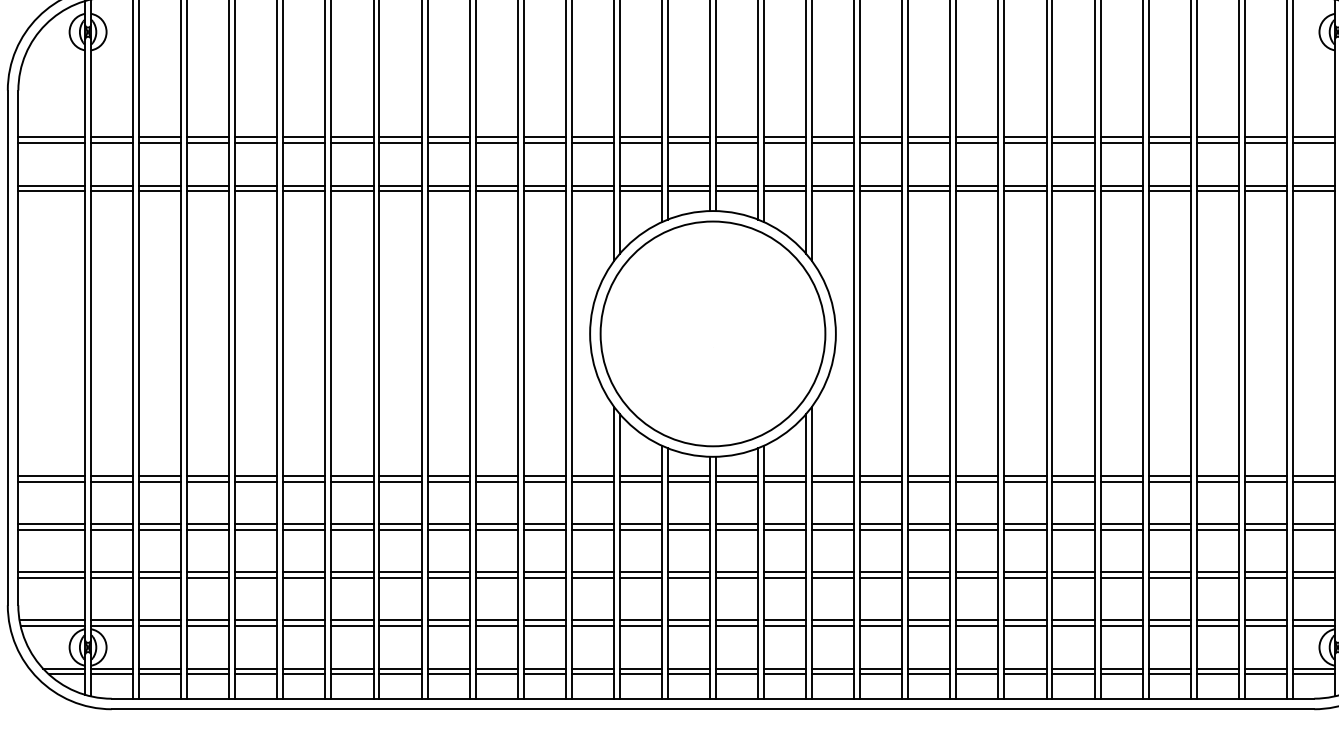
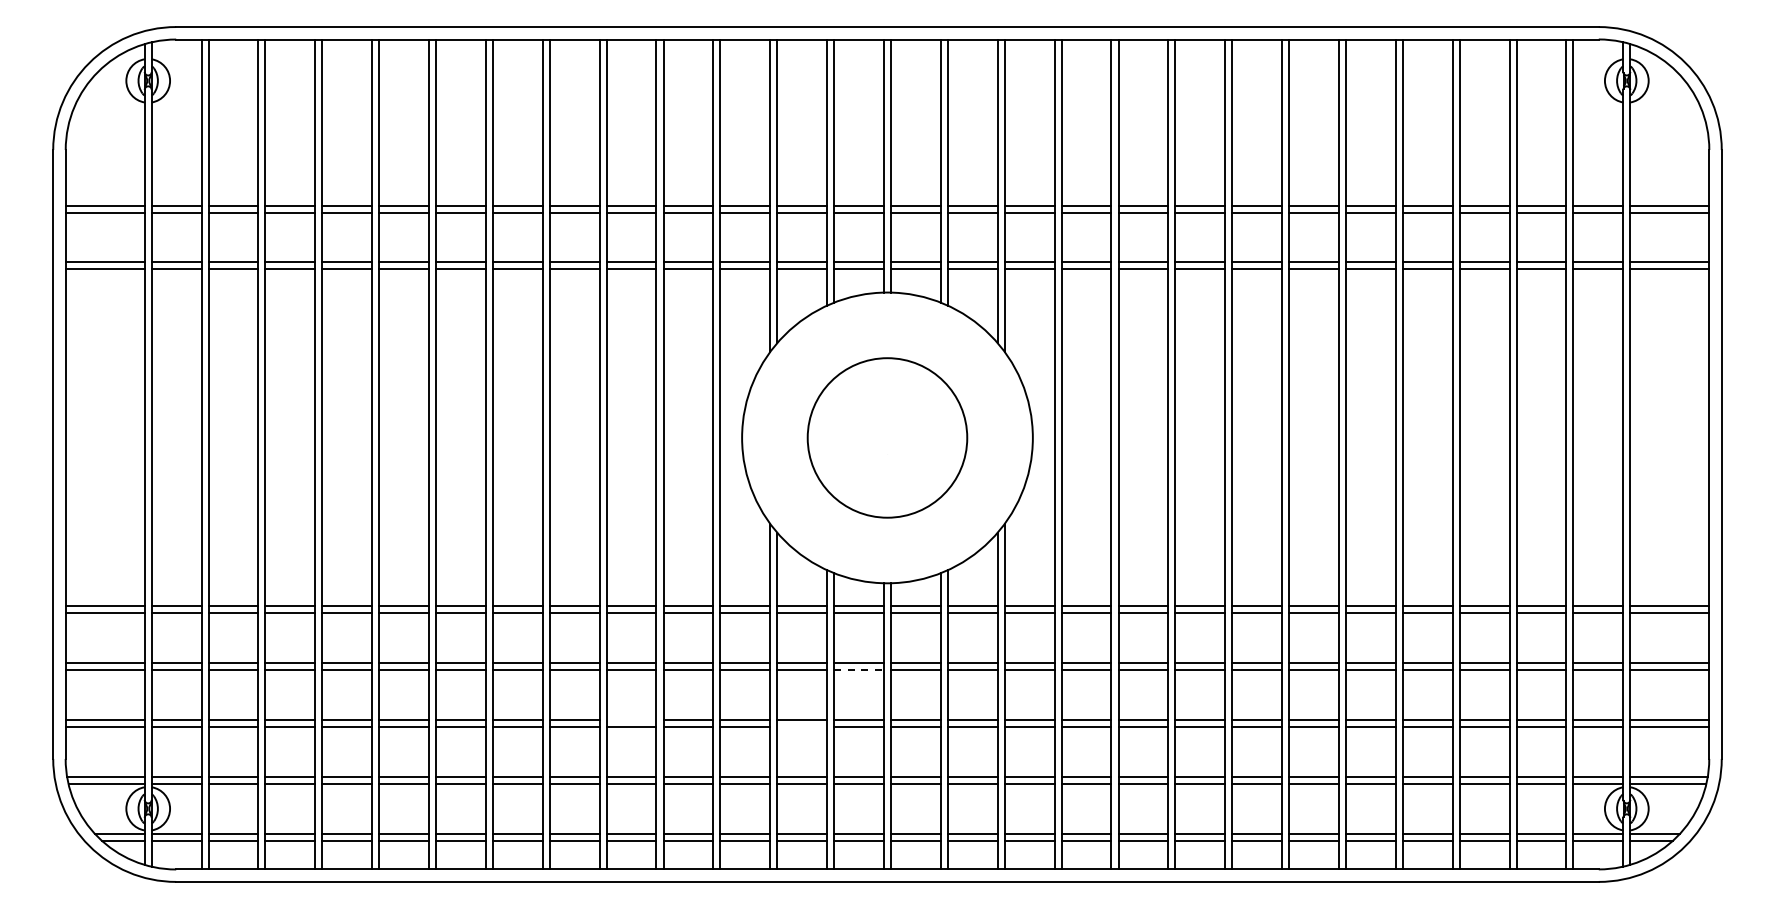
circle: (713, 333) -> (887, 437), size x0.6
line: (689, 530) -> (859, 670), solid -> dashed
line: (496, 572) -> (631, 720), removed
line: (641, 578) -> (802, 727), removed

